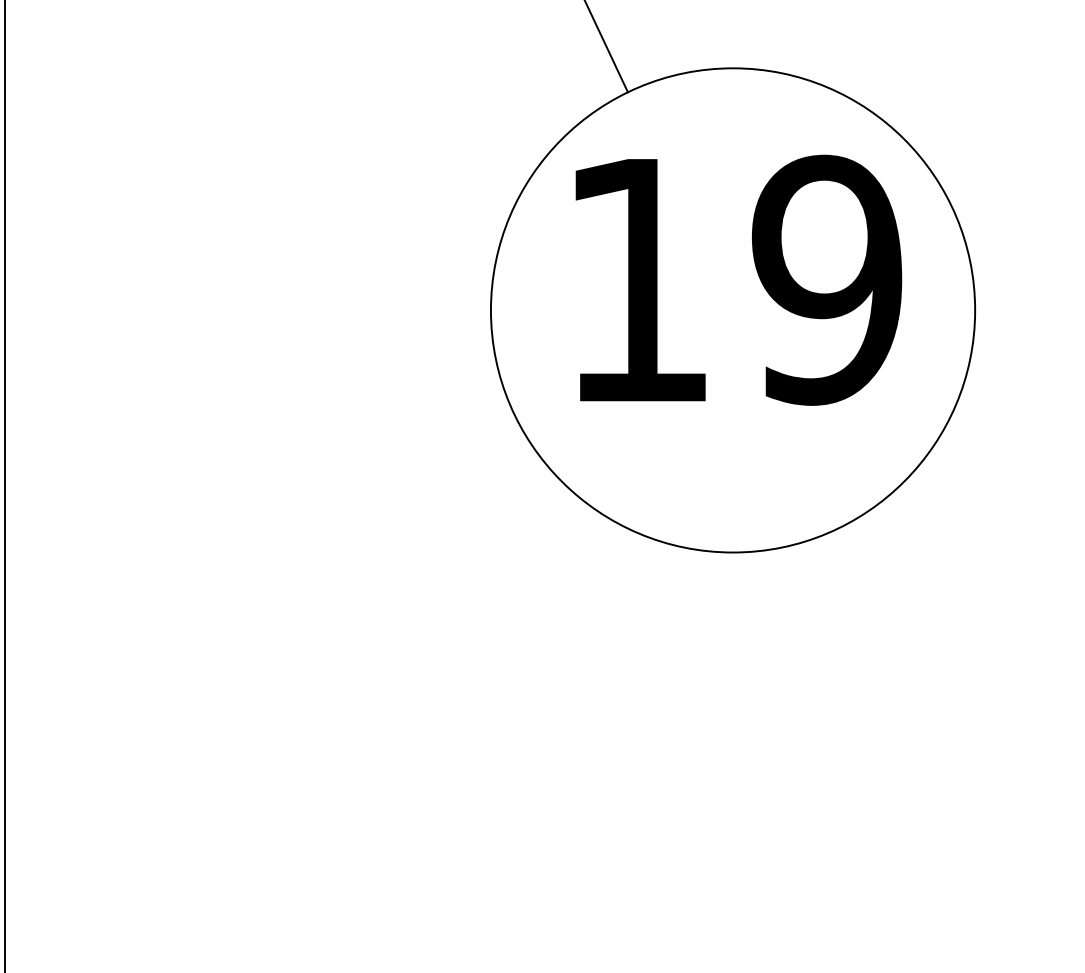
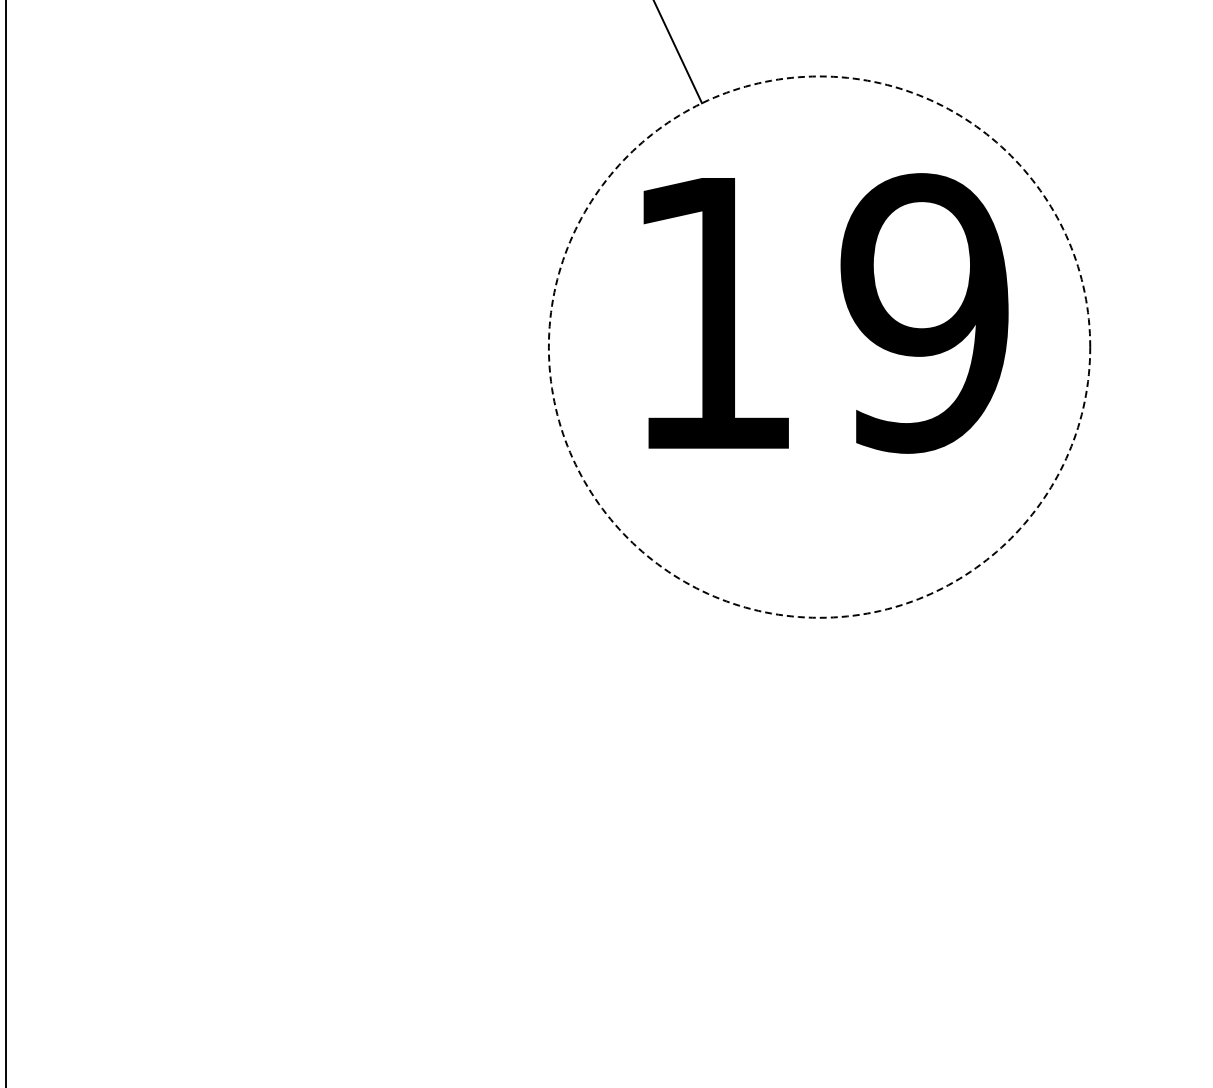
circle: (733, 309) -> (819, 346), solid -> dashed

